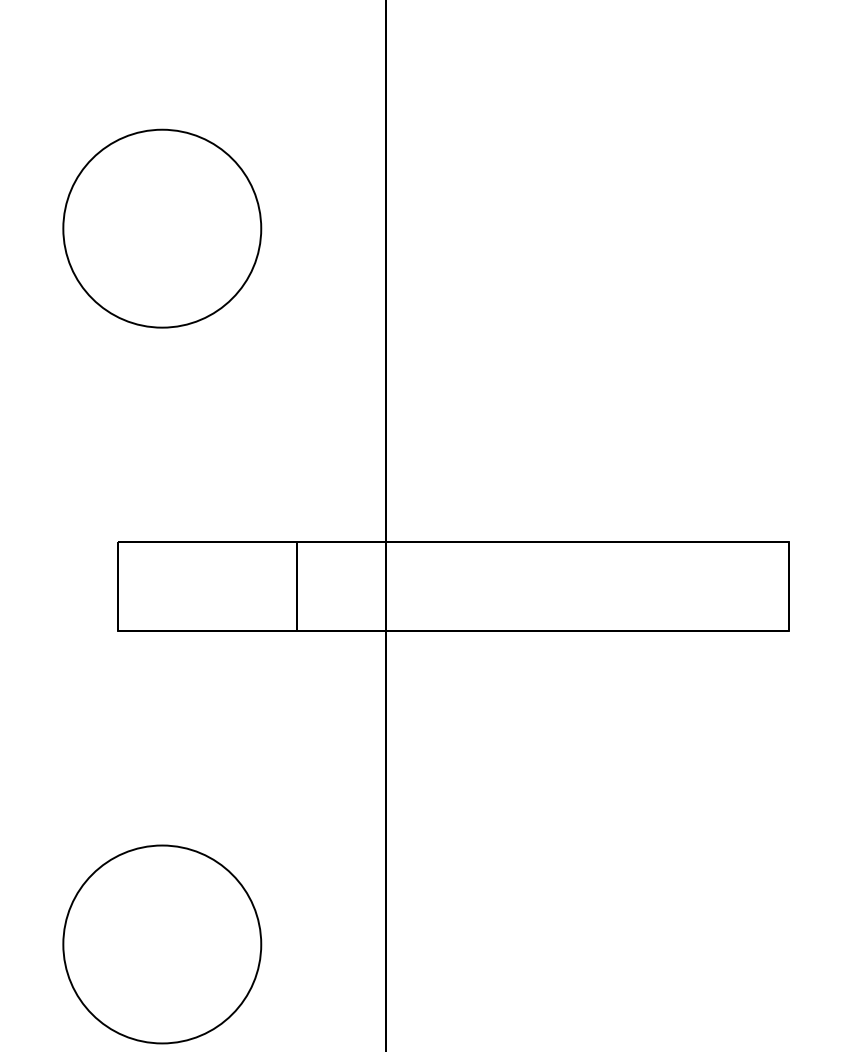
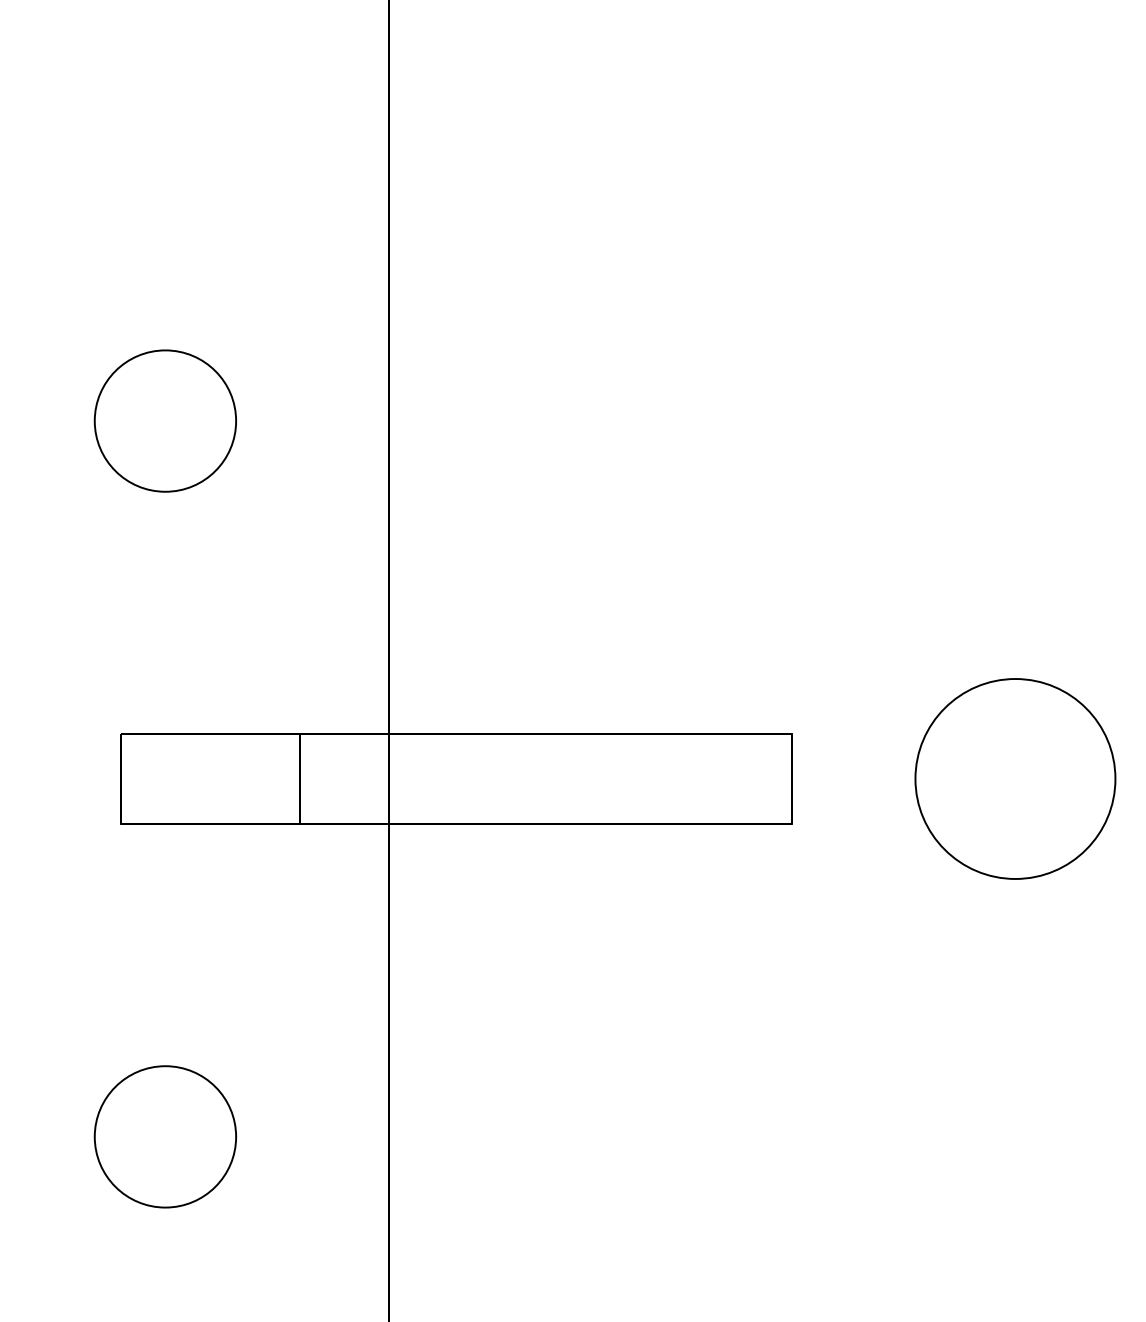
circle: (162, 228) -> (165, 420), size x0.71
circle: (162, 944) -> (165, 1136), size x0.71

